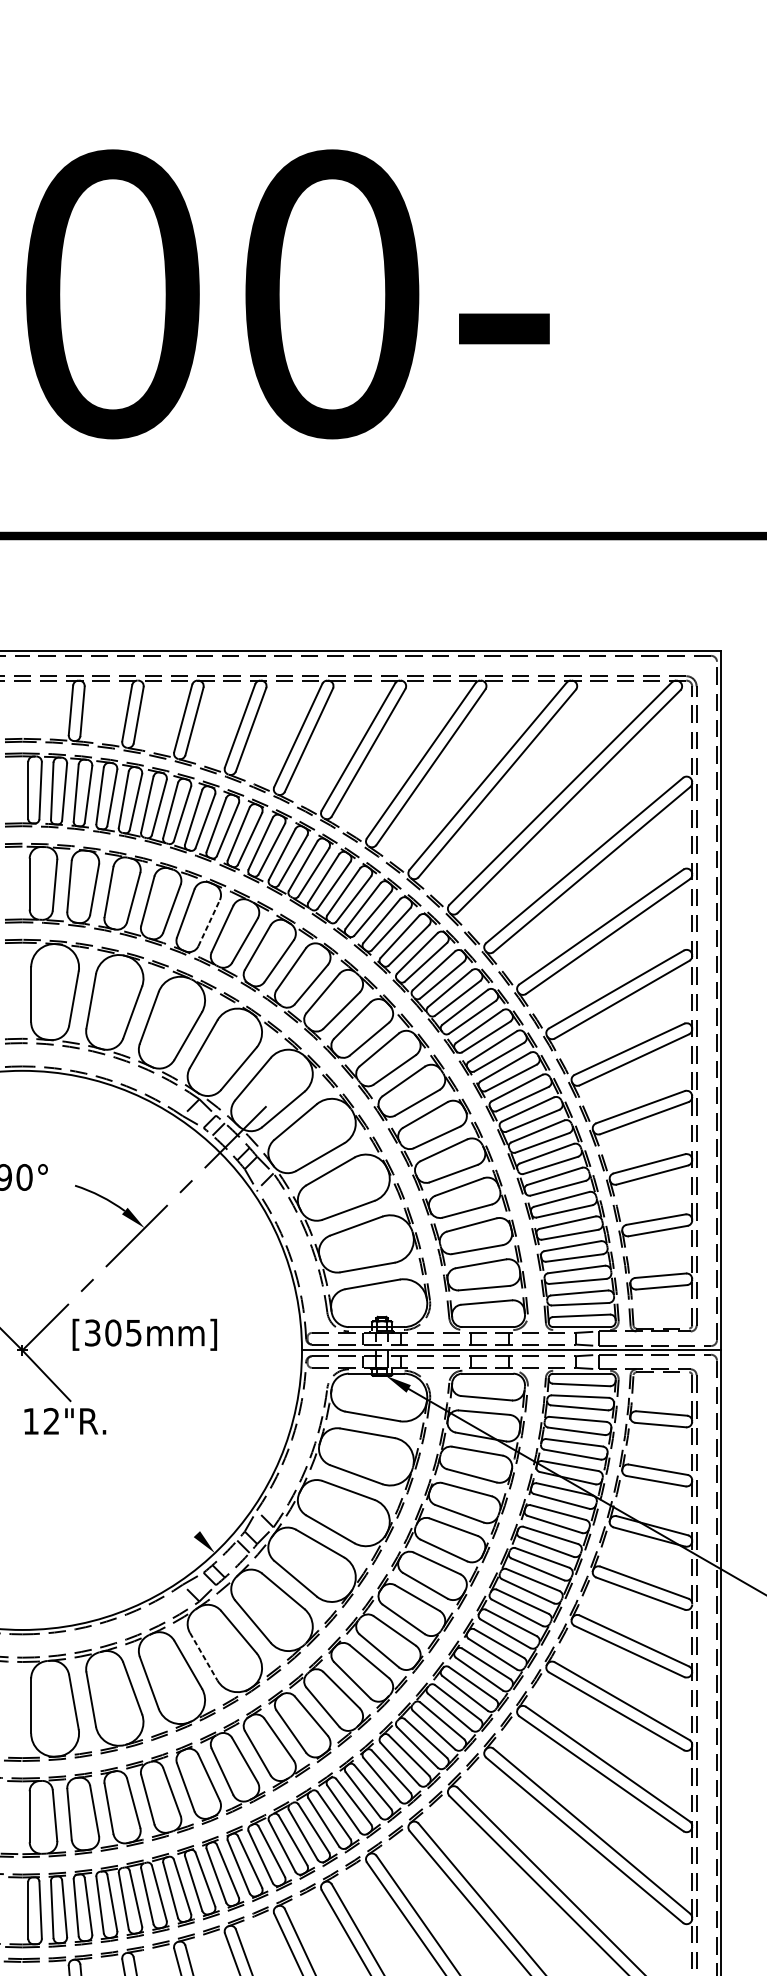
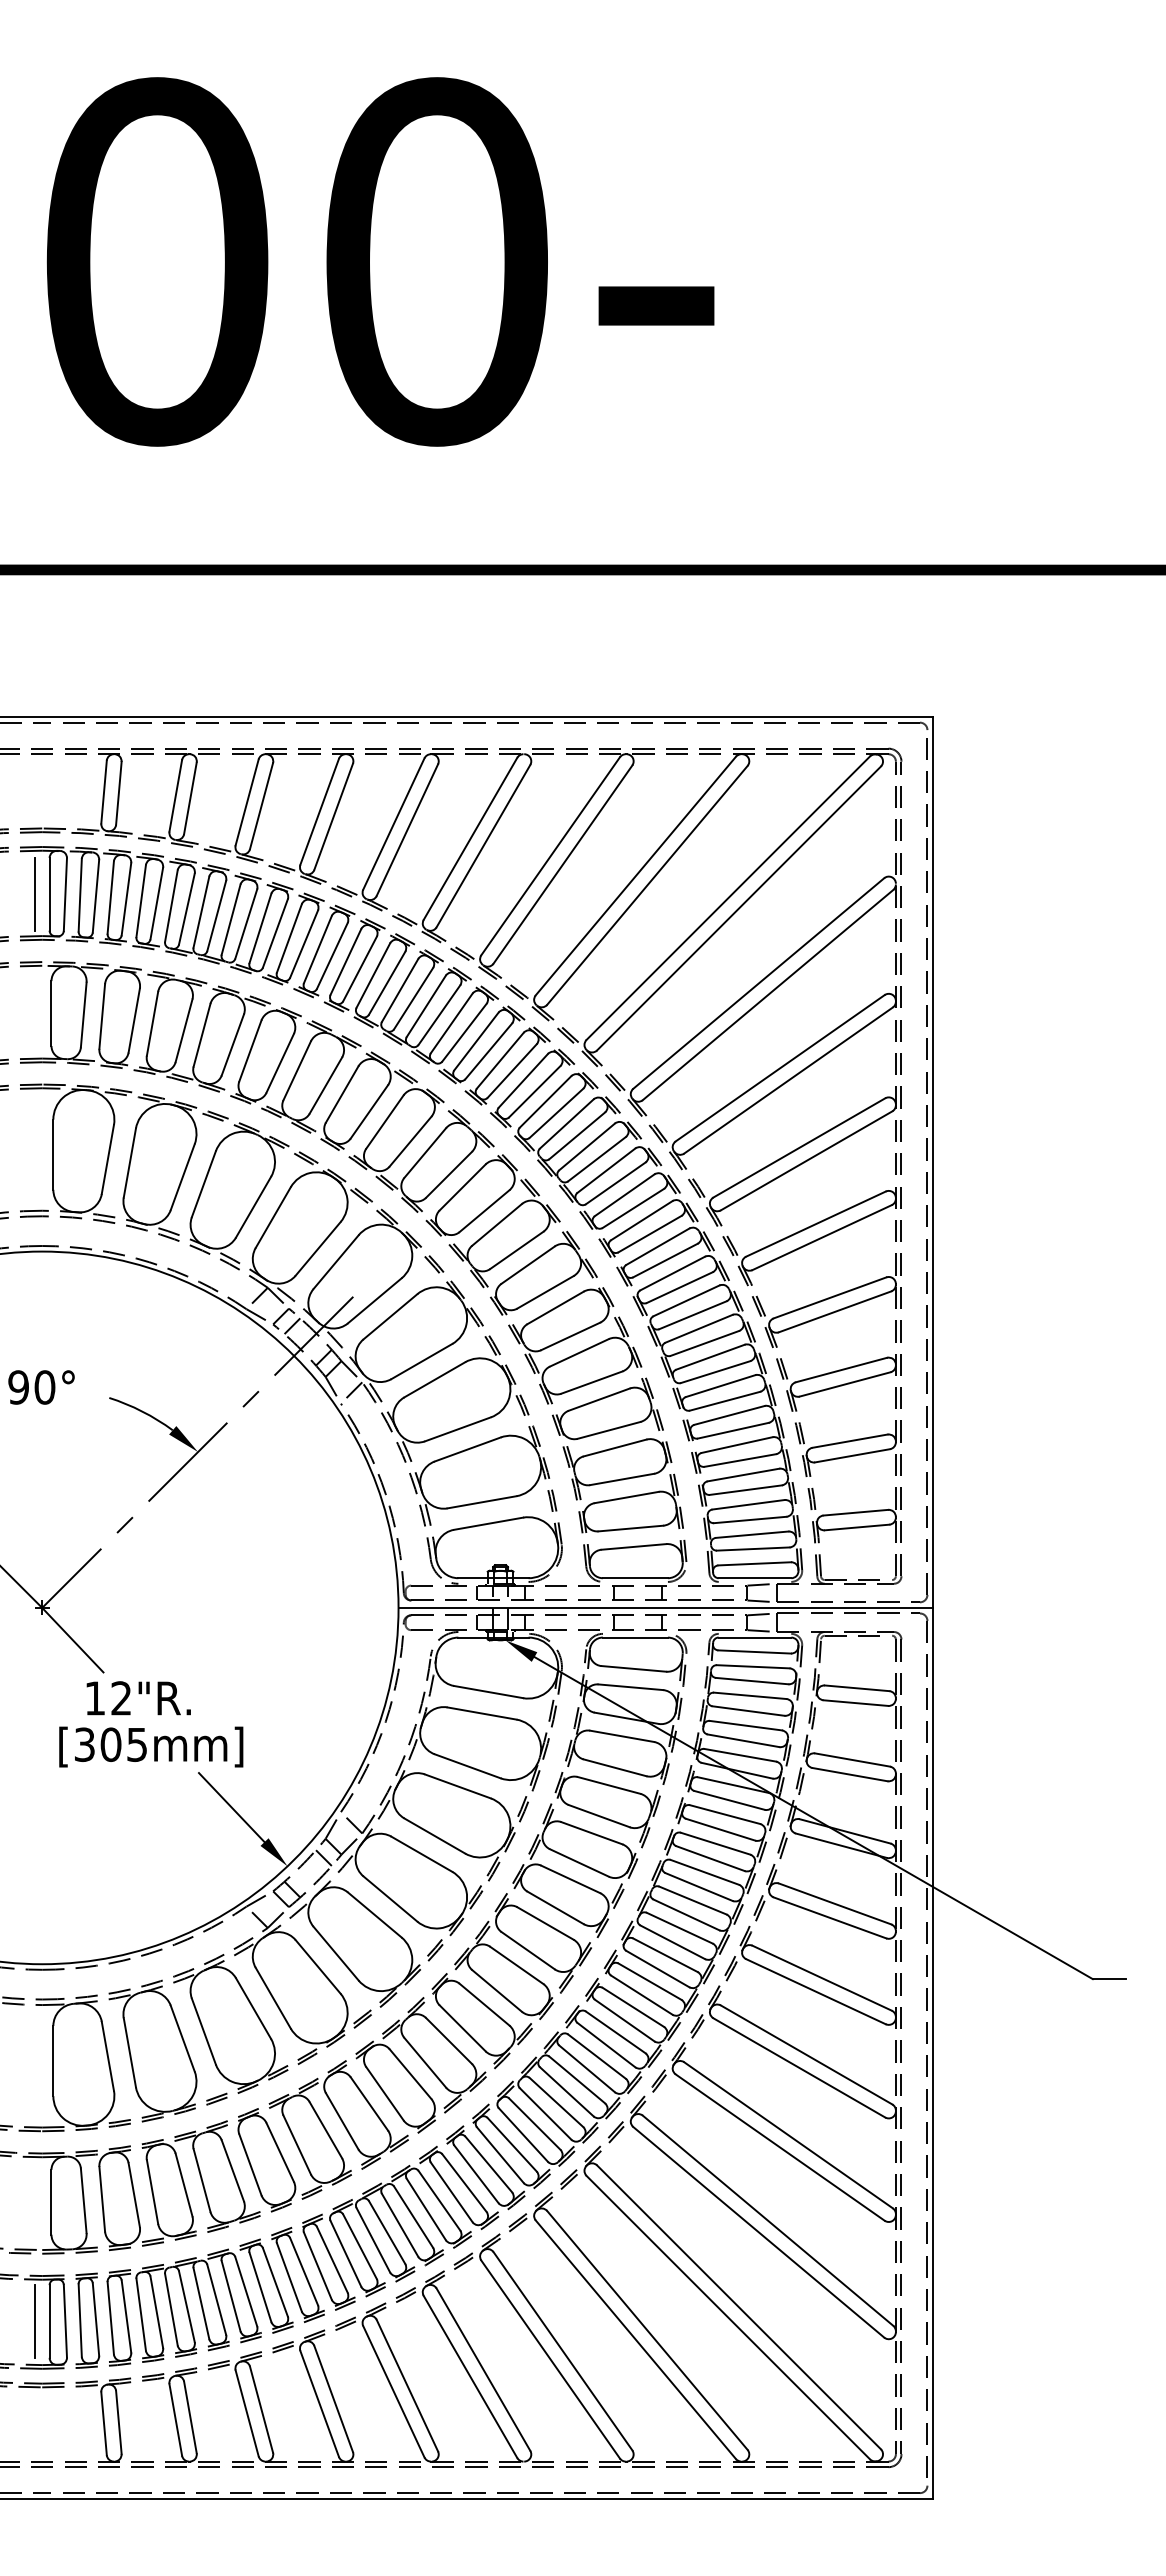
line: (16, 790) -> (34, 894), added
line: (209, 922) -> (280, 1062), dashed -> solid
text: (145, 1334) -> (151, 1746), moved
text: (65, 1421) -> (138, 1698), moved
line: (170, 1507) -> (231, 1807), added
line: (203, 1656) -> (273, 1998), dashed -> solid
line: (16, 1910) -> (34, 2321), added

